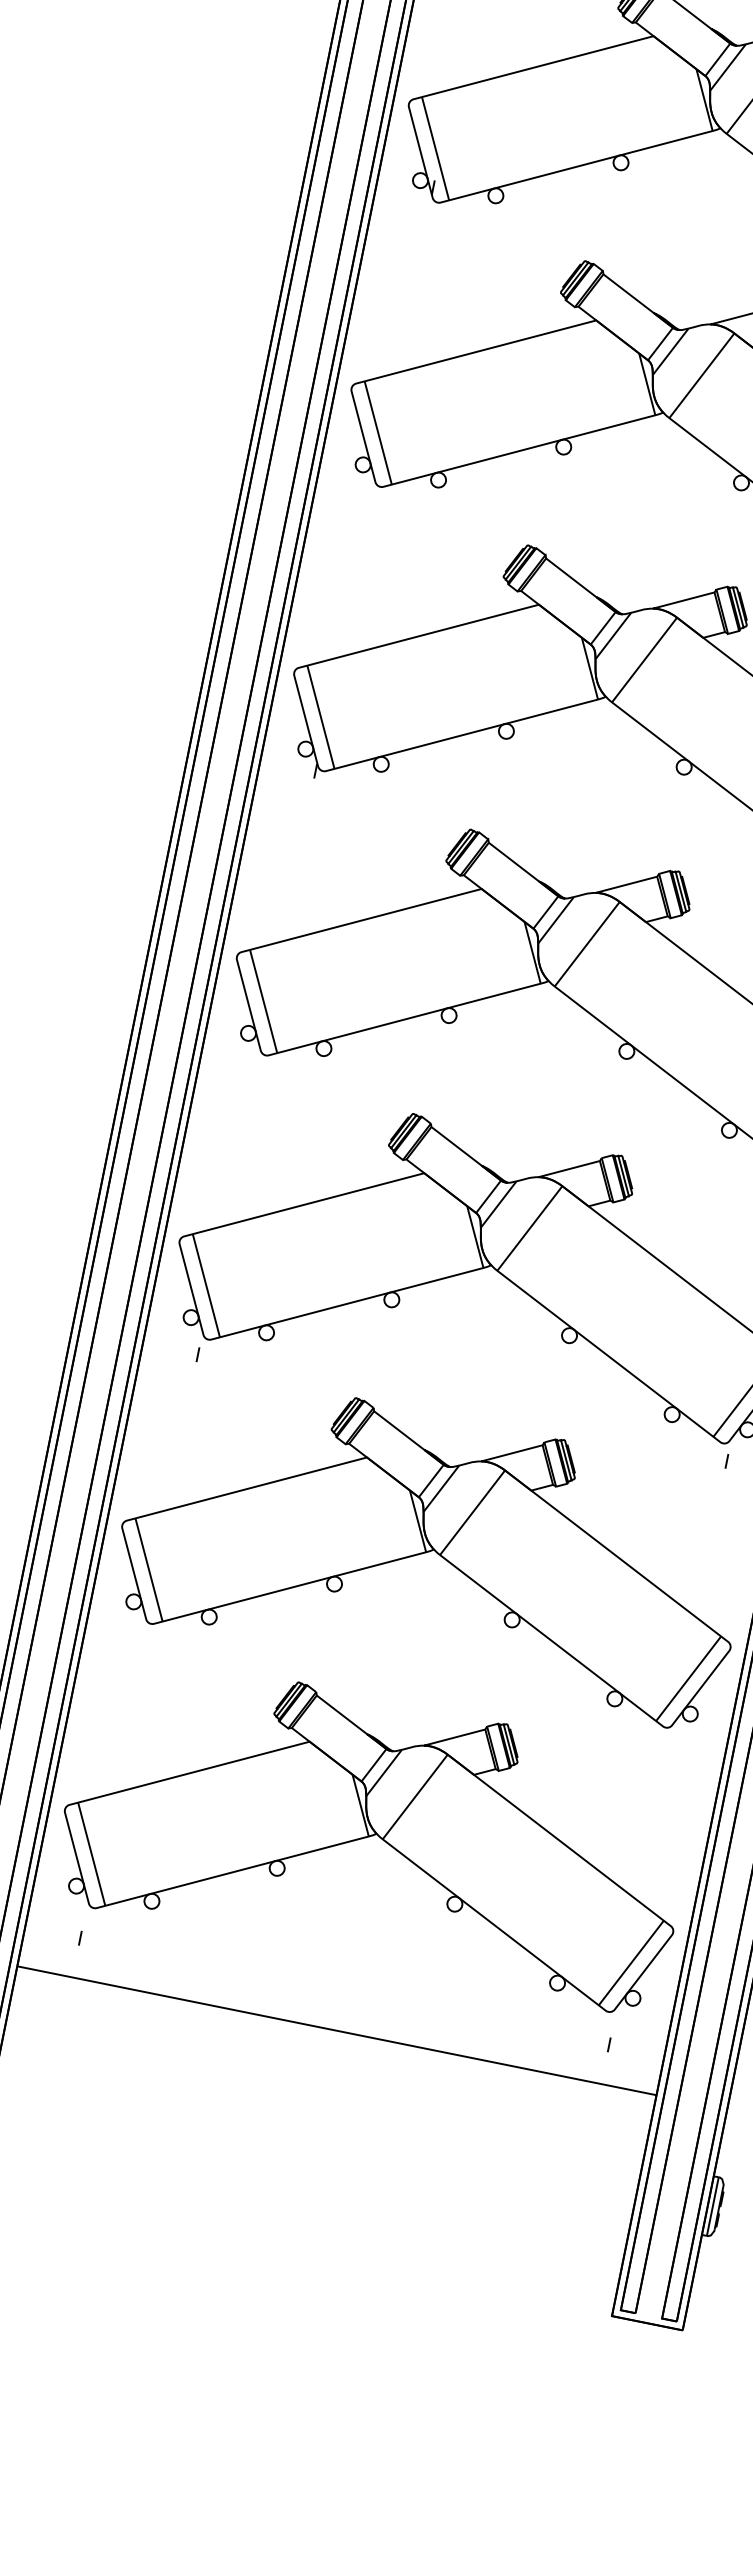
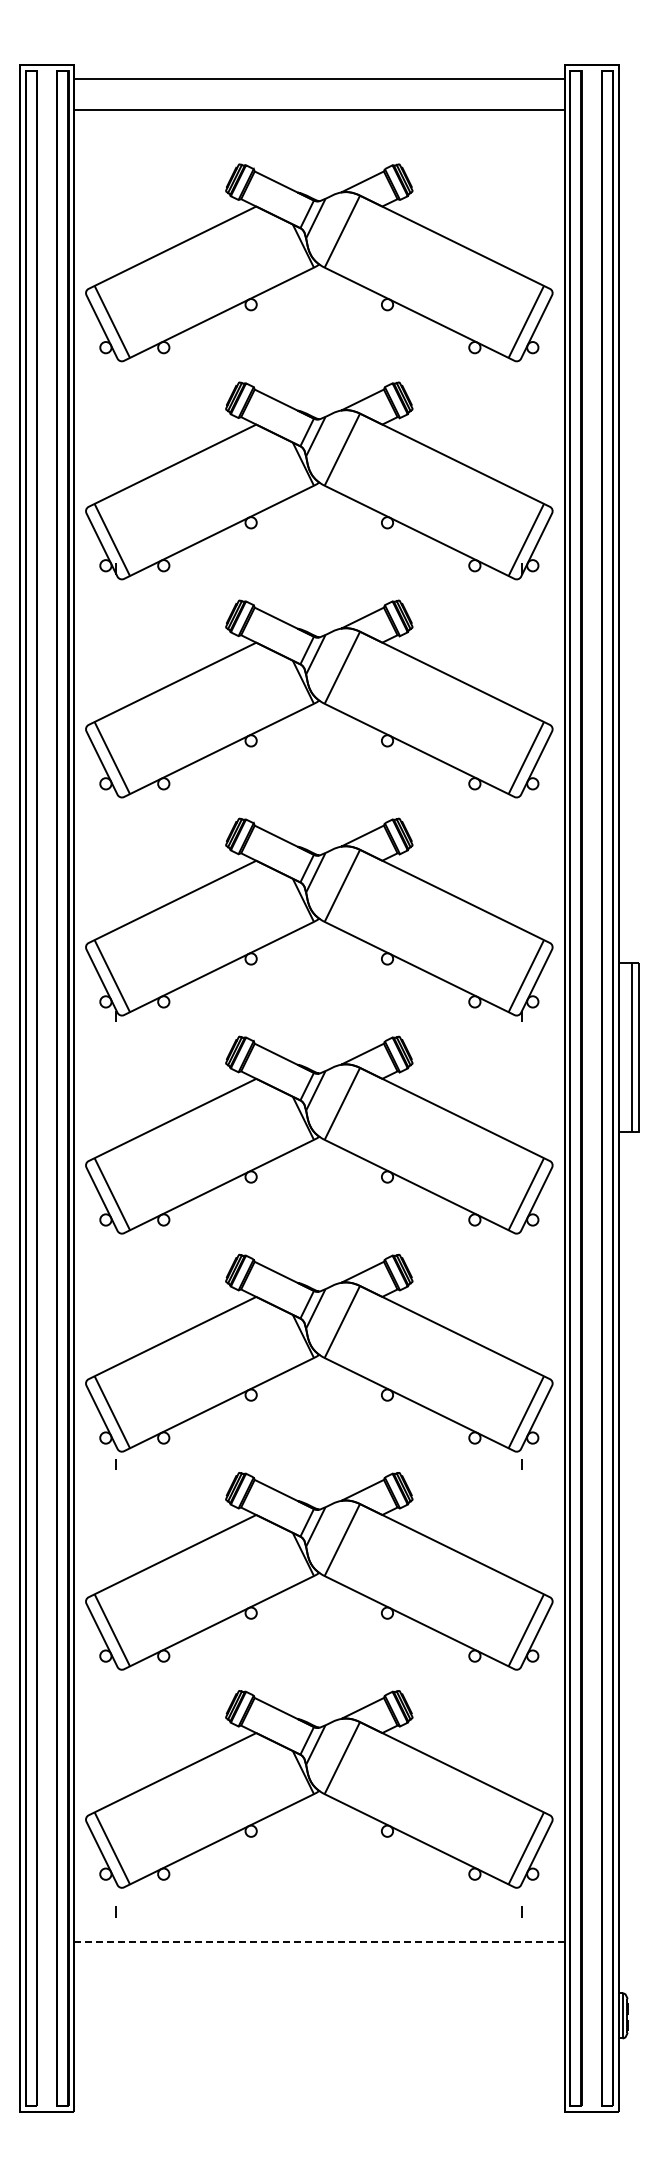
line: (337, 2031) -> (319, 1942), solid -> dashed

